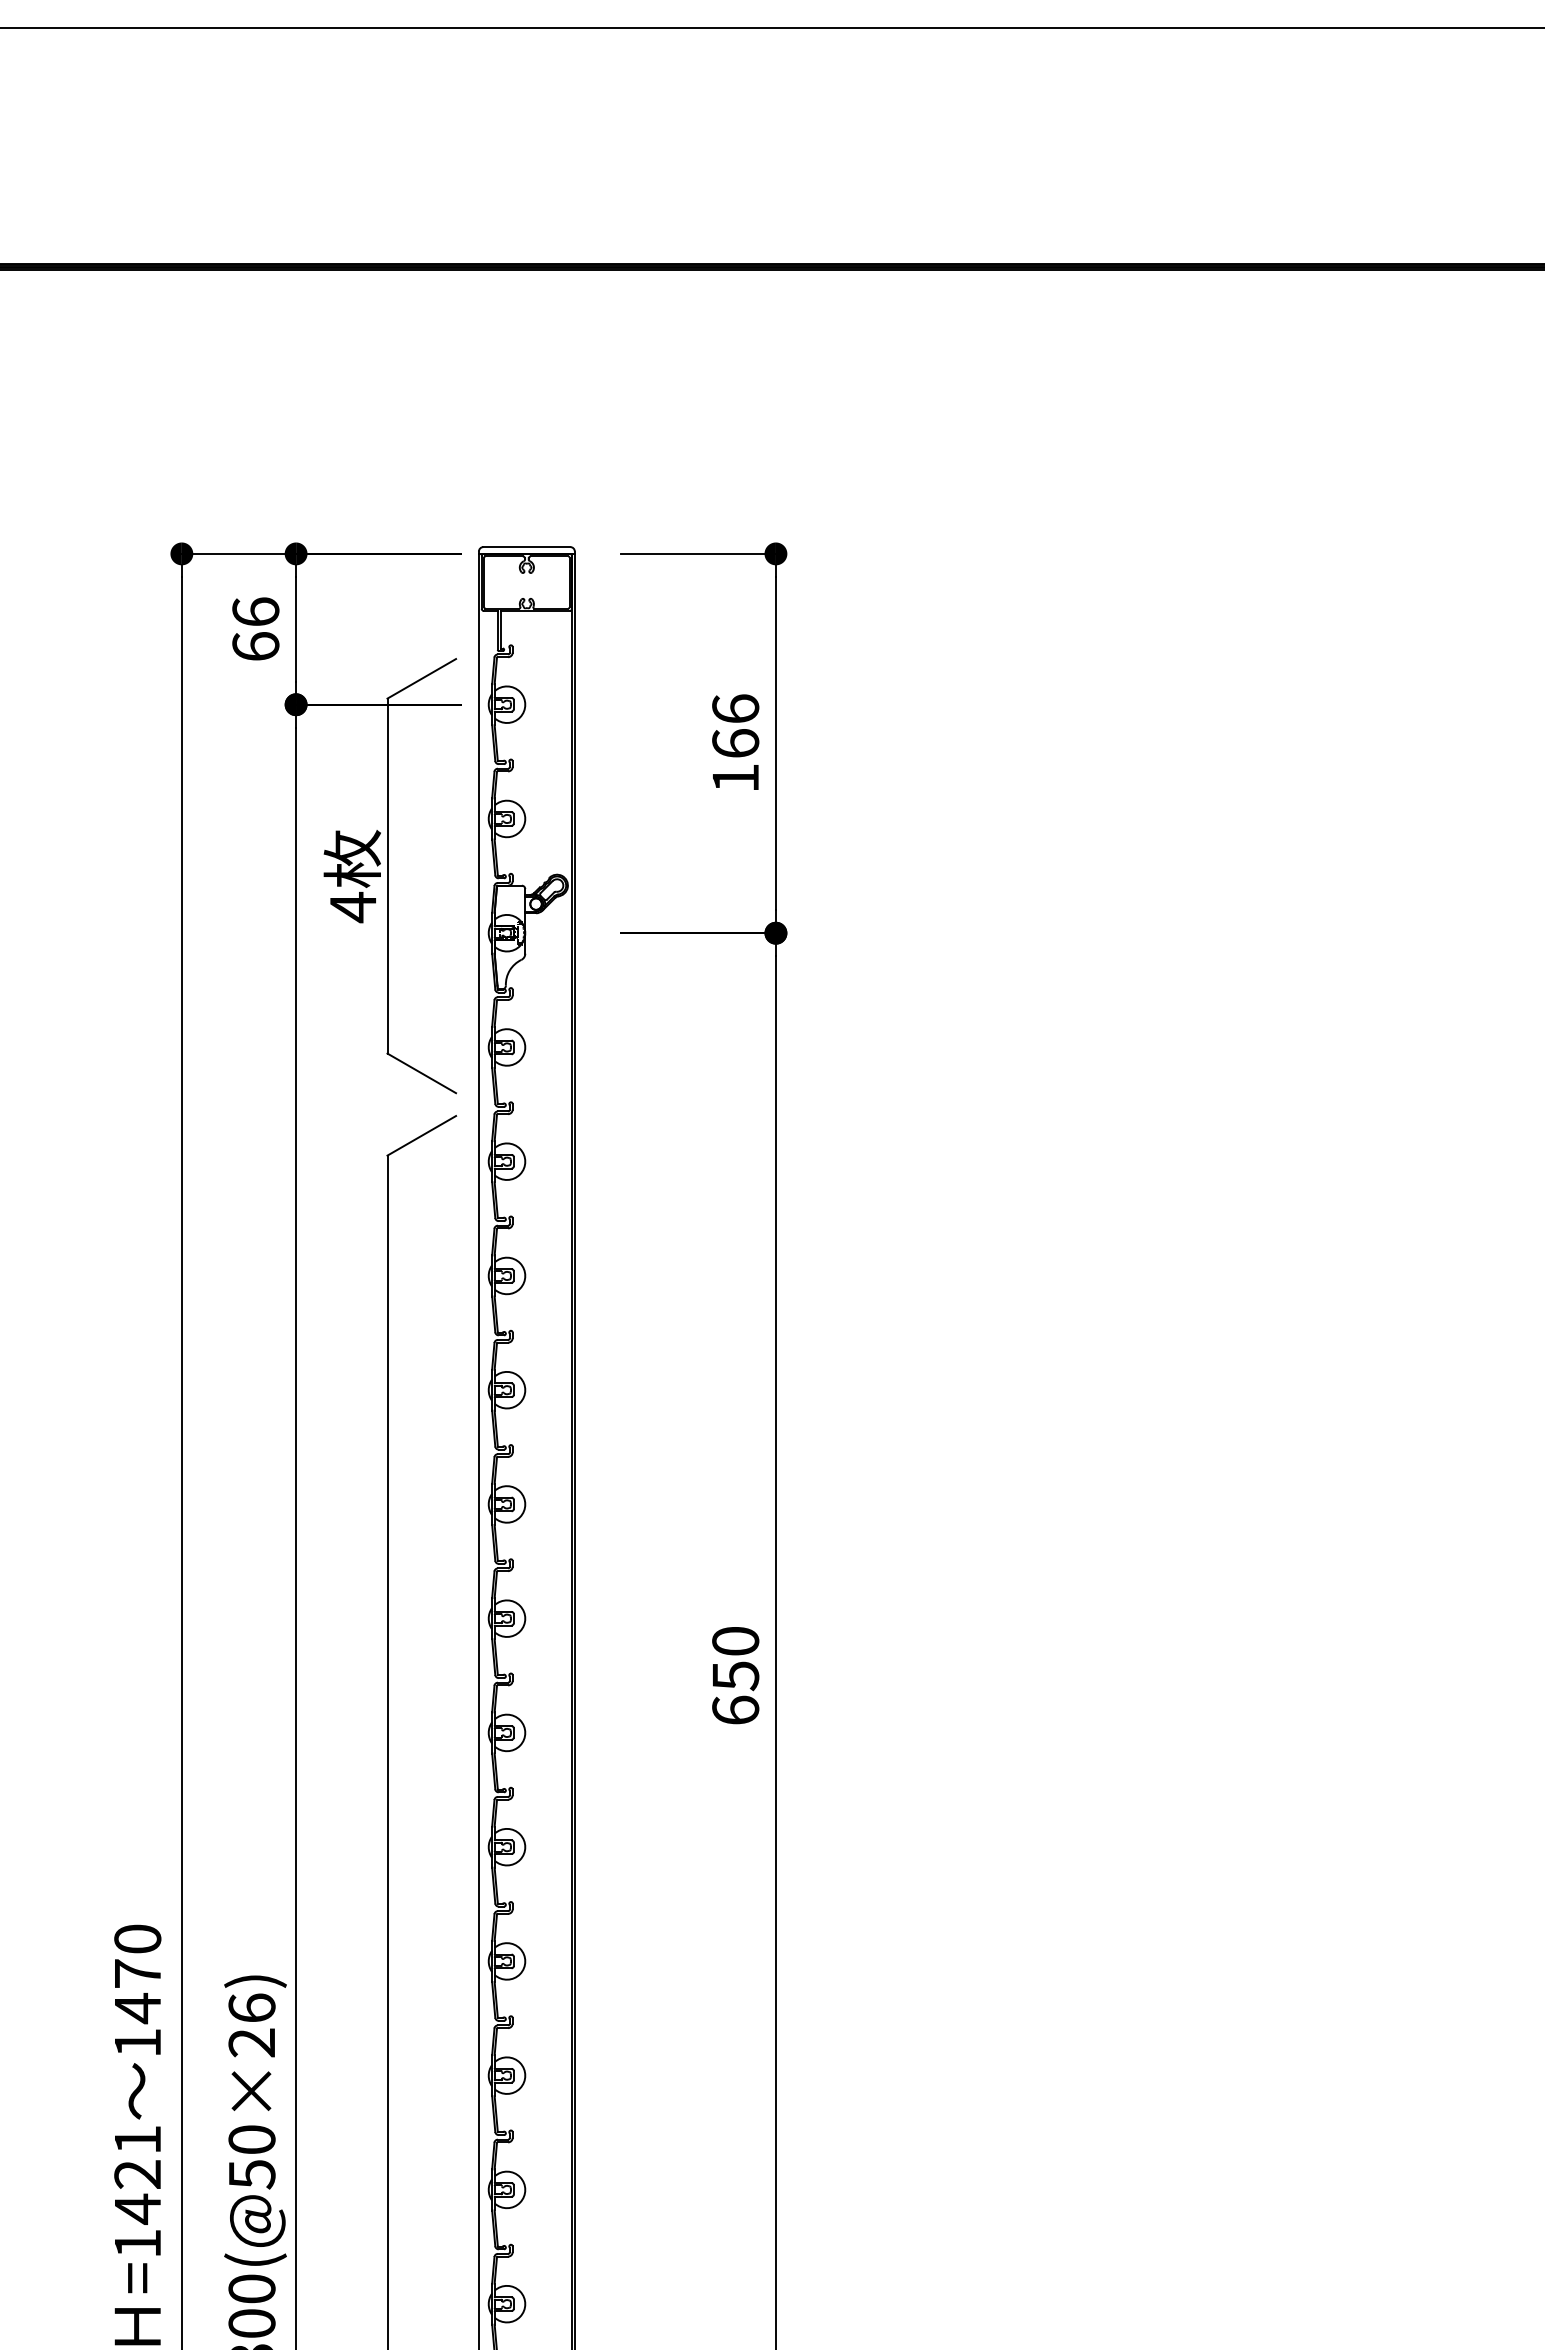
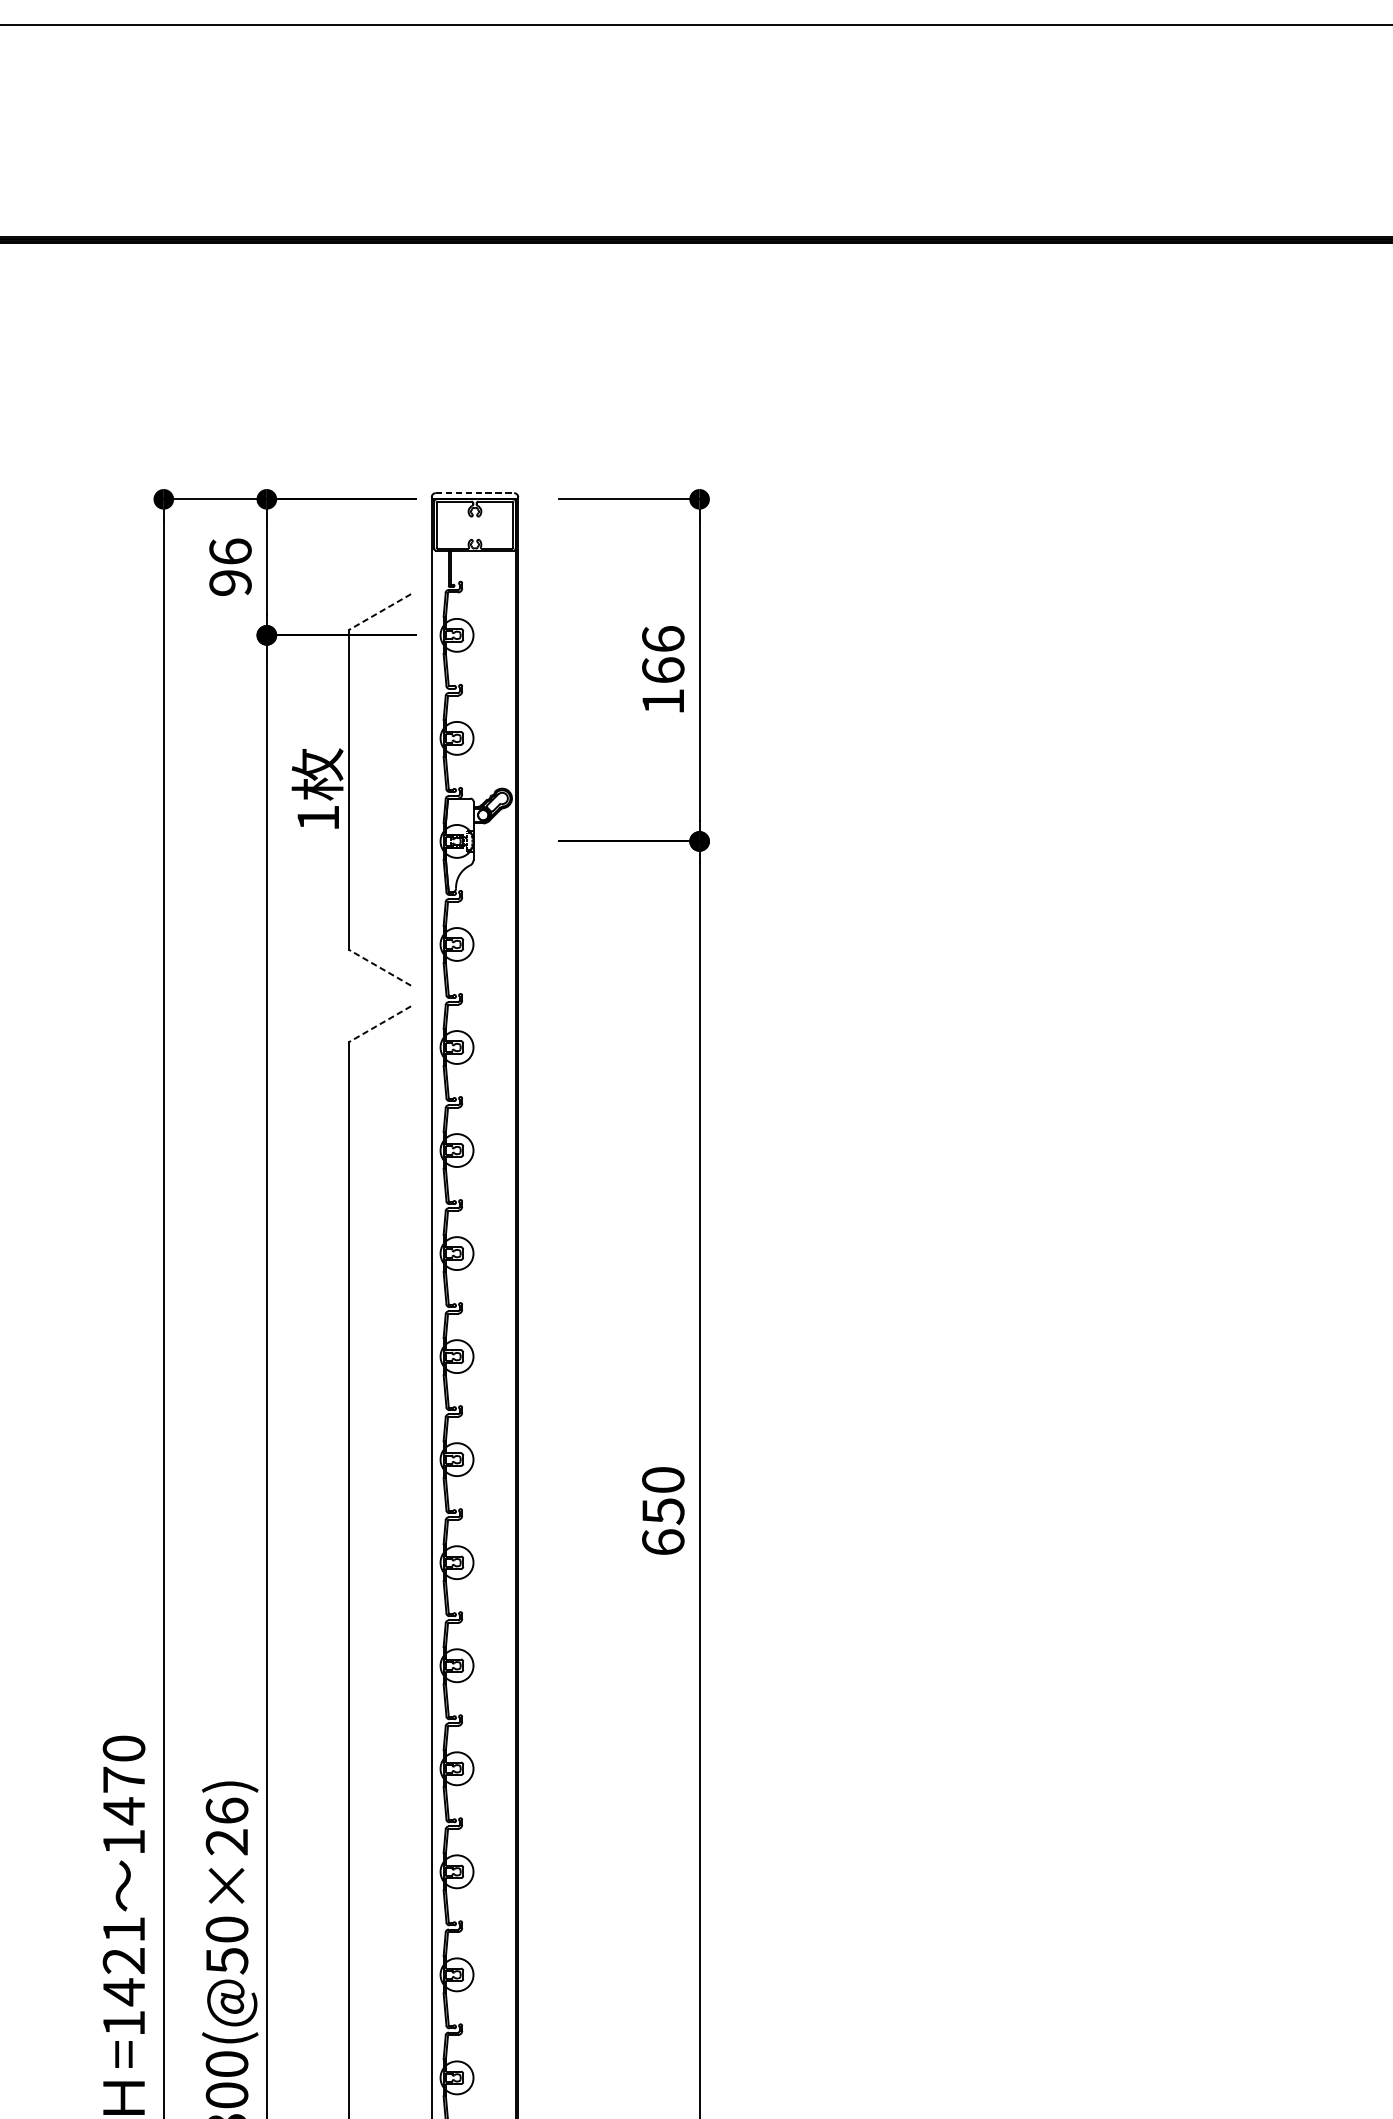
line: (527, 547) -> (475, 493), solid -> dashed
text: (255, 646) -> (230, 582), 66 -> 96
line: (421, 678) -> (379, 611), solid -> dashed
text: (352, 907) -> (317, 818), 4 -> 1
line: (421, 1073) -> (379, 967), solid -> dashed
line: (421, 1135) -> (379, 1023), solid -> dashed

